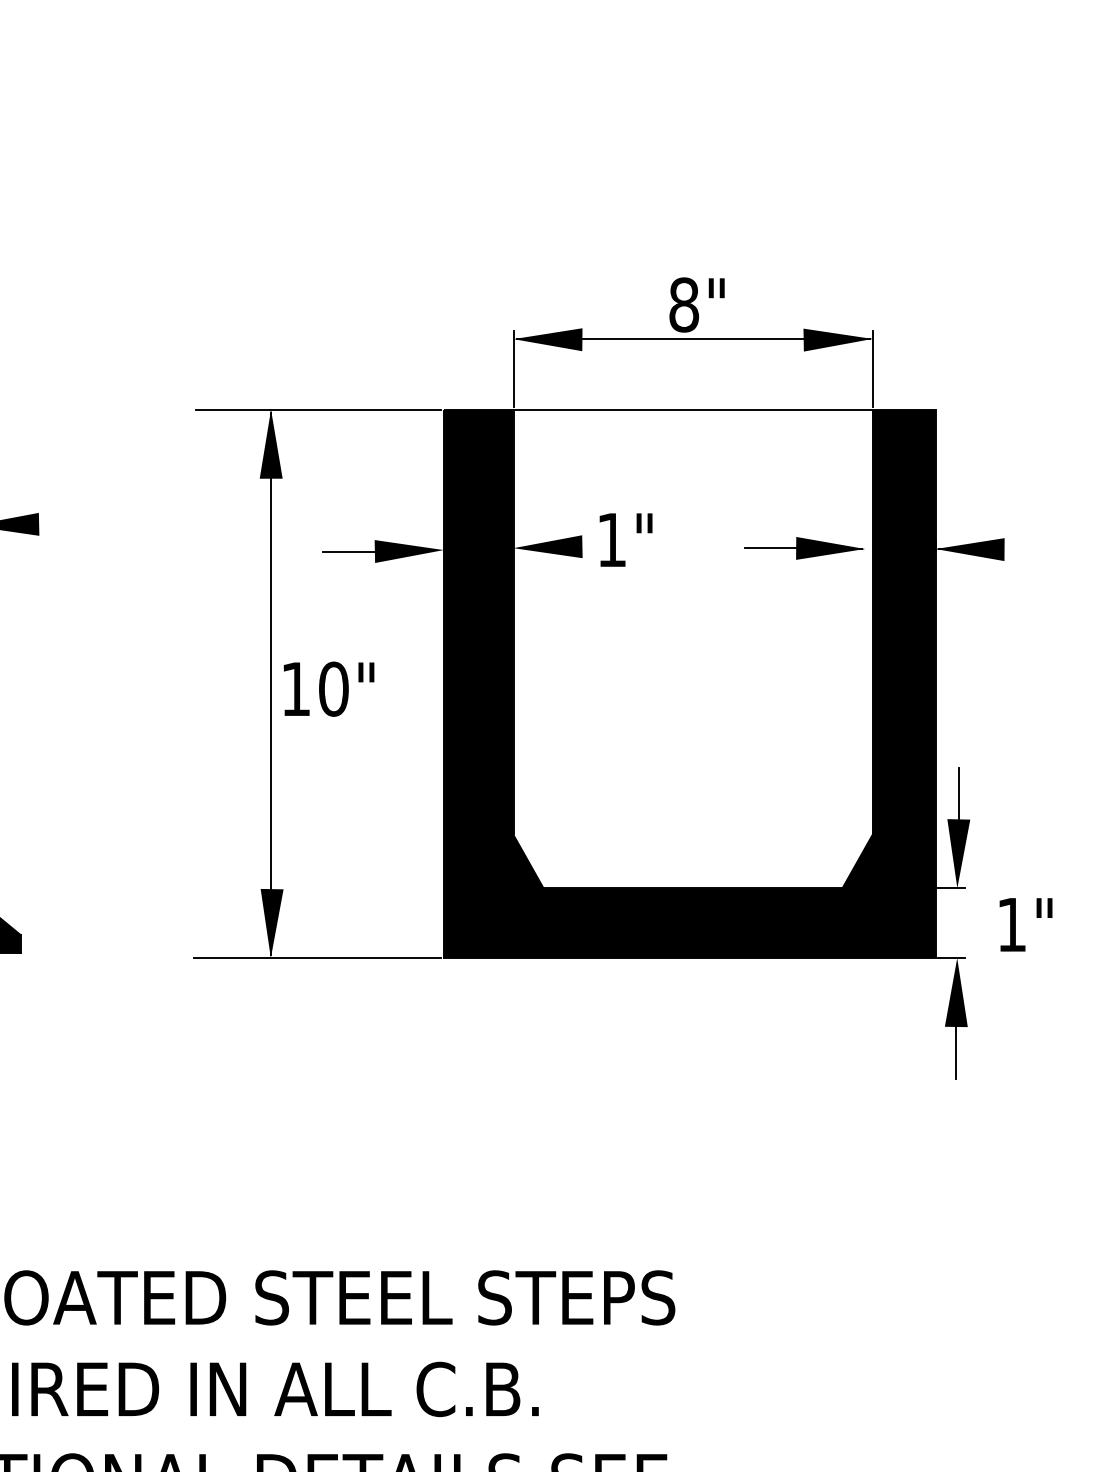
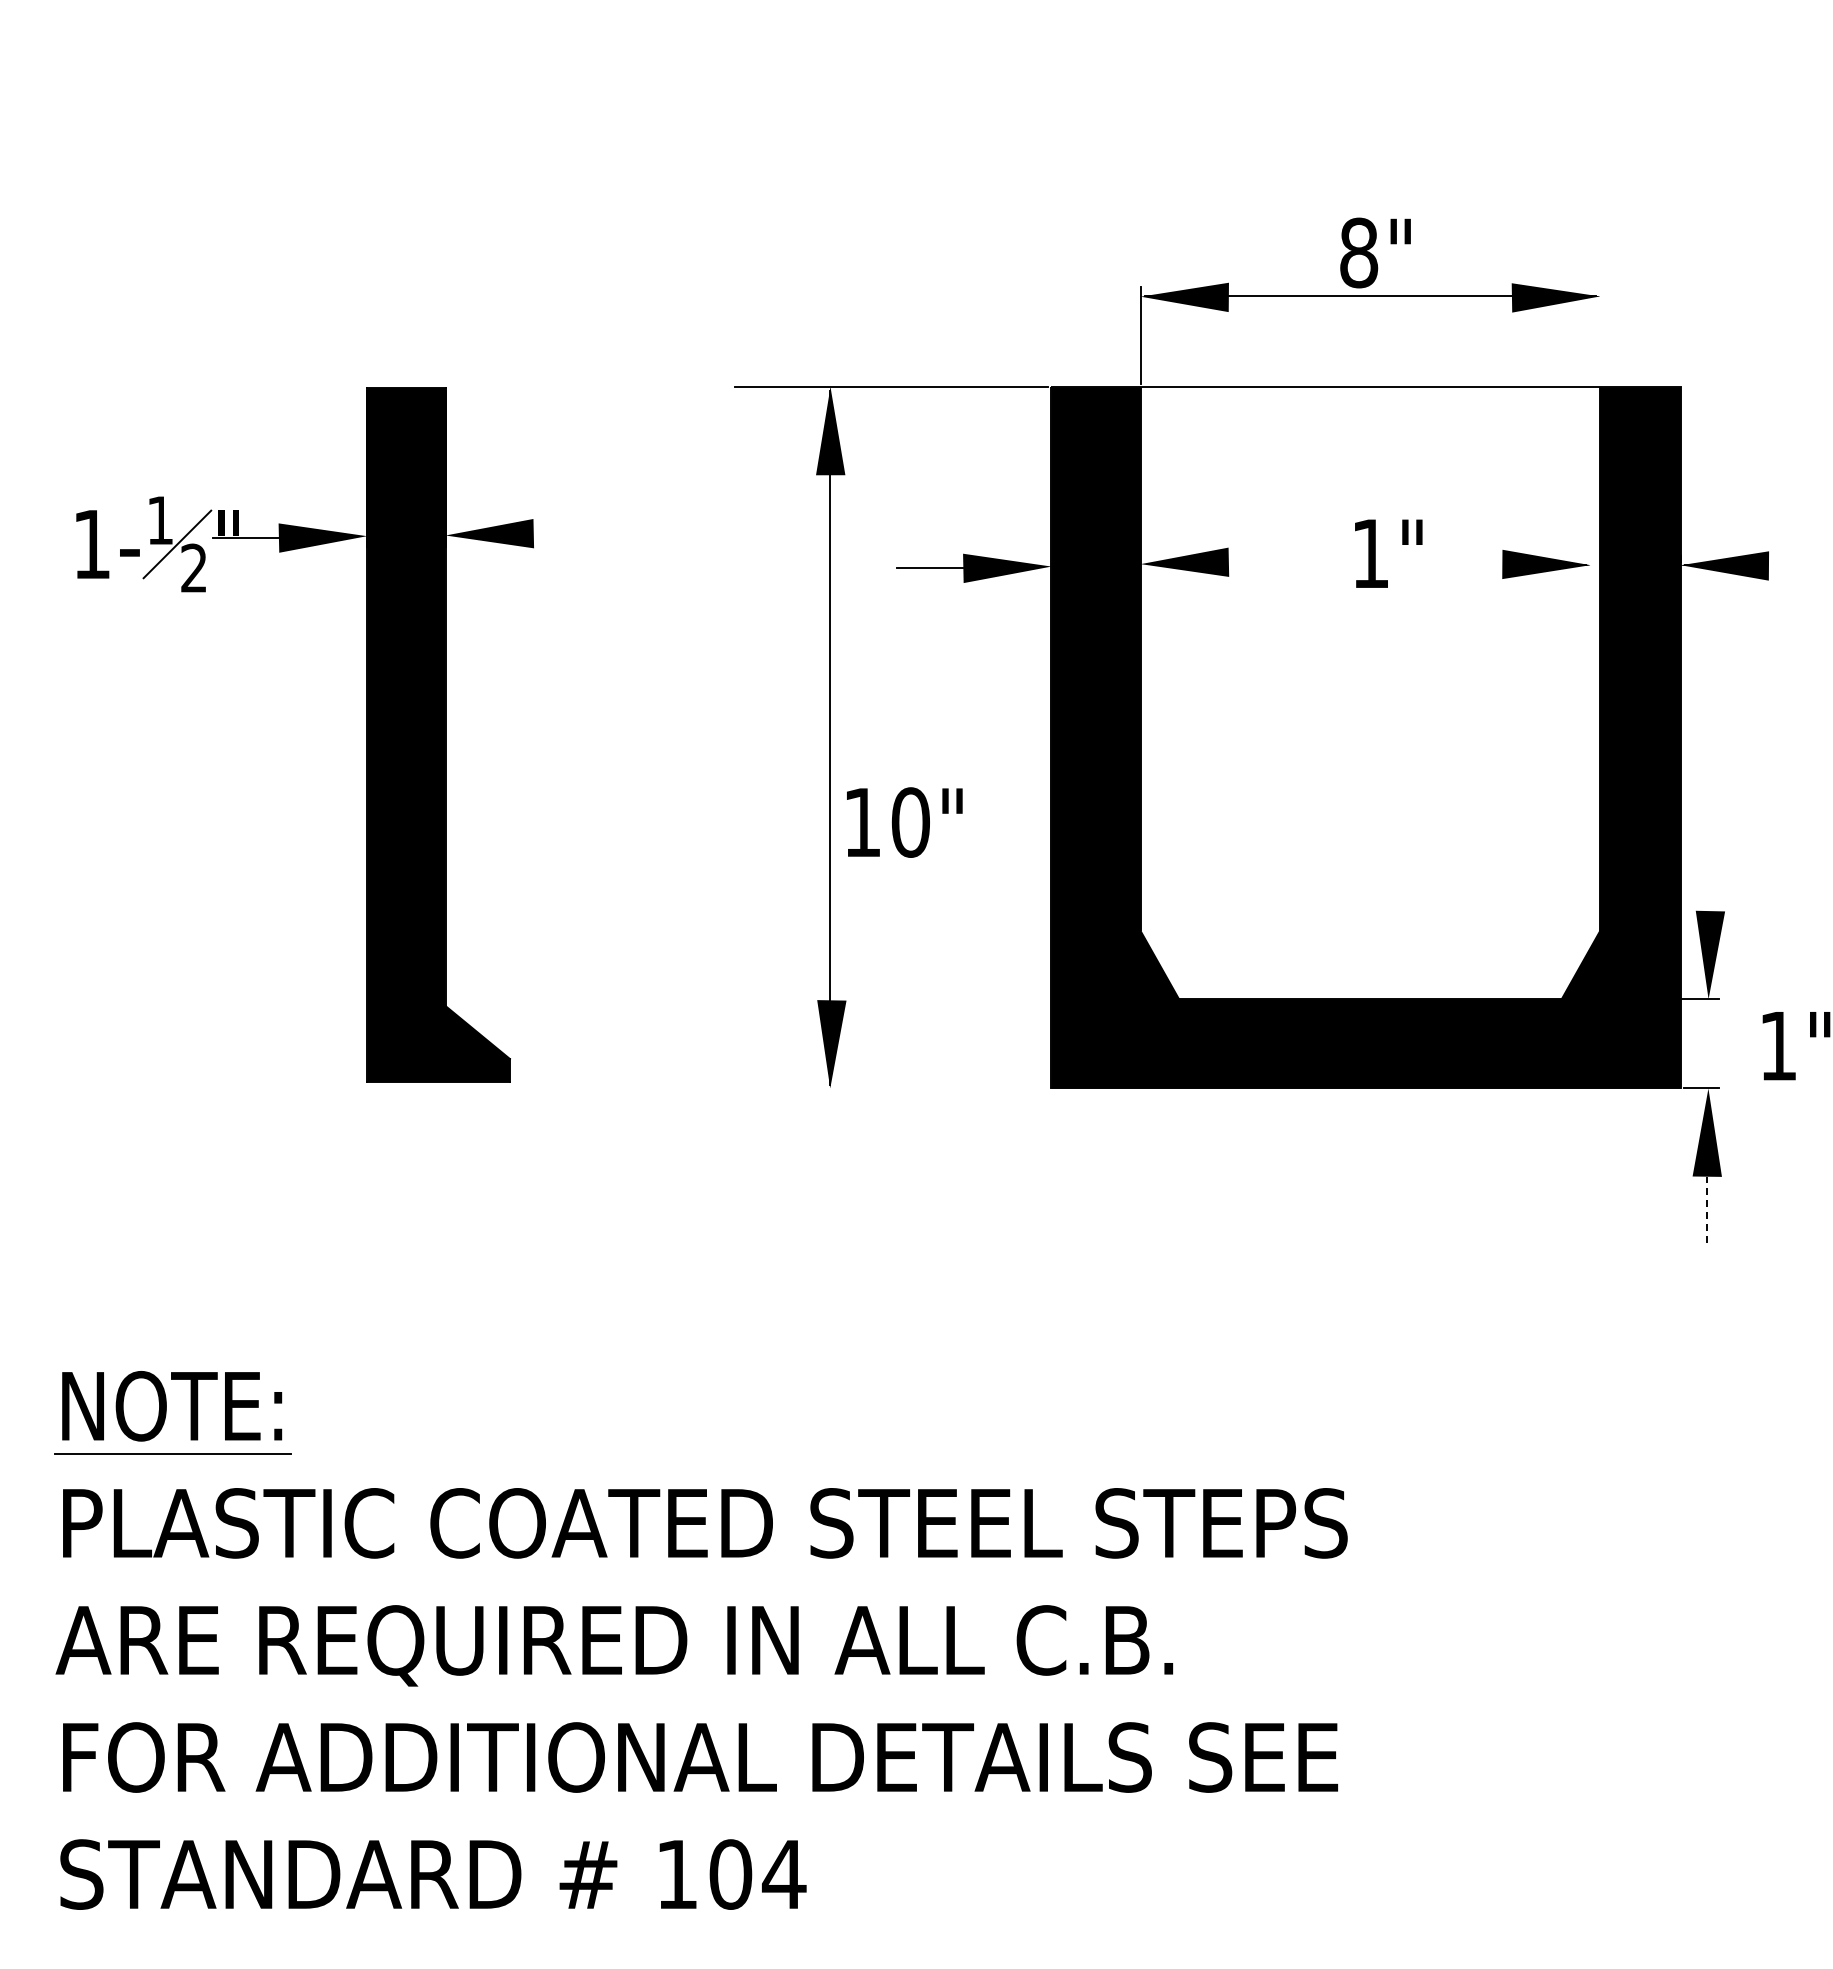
line: (872, 368) -> (1600, 334), removed
text: (625, 539) -> (1388, 553), moved
line: (770, 548) -> (1469, 564), removed
text: (328, 689) -> (904, 822), moved
line: (958, 793) -> (1710, 878), removed
line: (317, 958) -> (889, 1088), removed
line: (956, 1052) -> (1707, 1209), solid -> dashed

